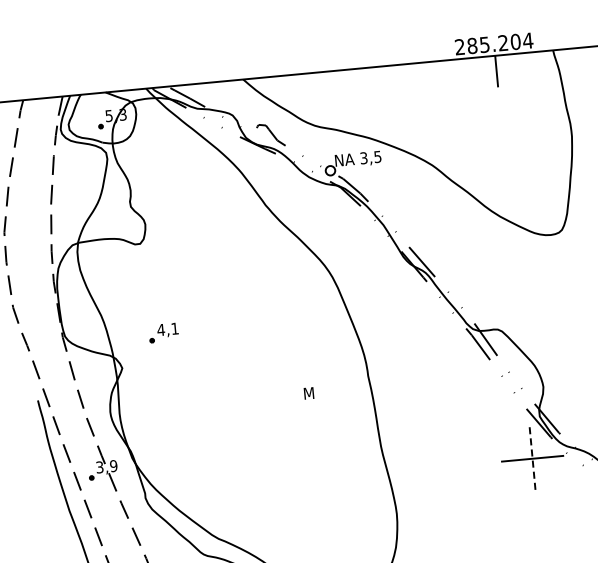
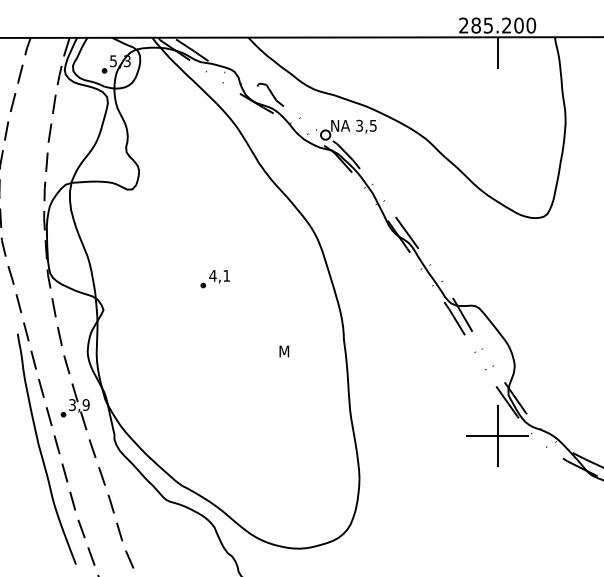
text: (528, 40) -> (531, 25), 285.204 -> 285.200
part: (162, 333) -> (214, 279), moved
line: (532, 459) -> (497, 436), dashed -> solid

